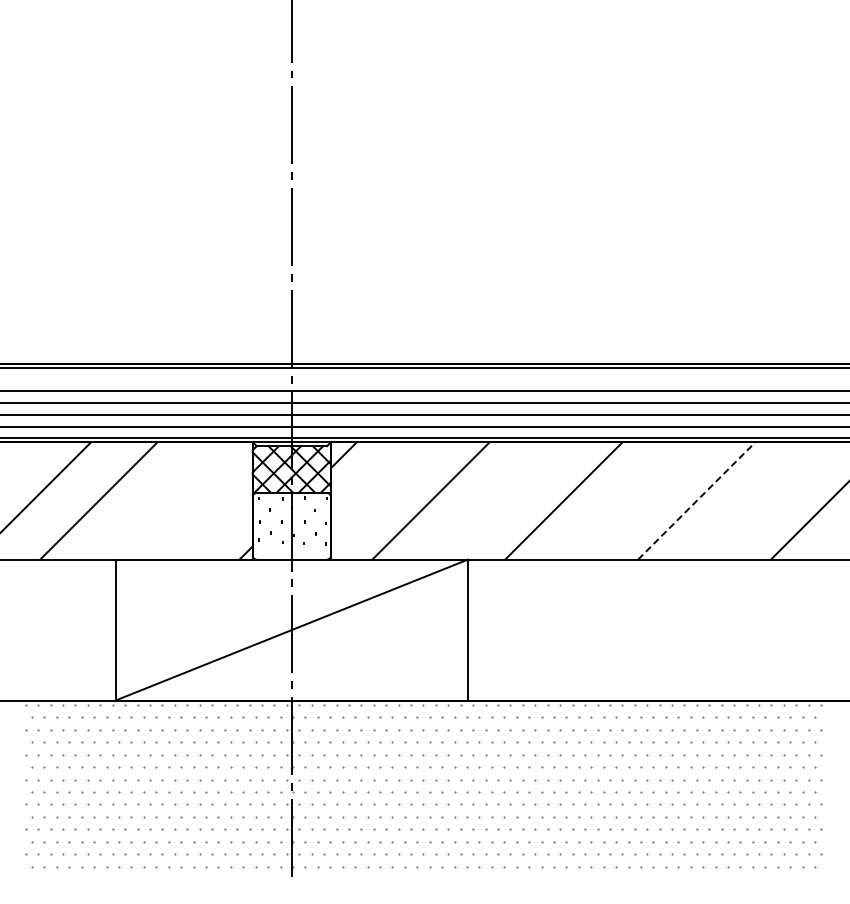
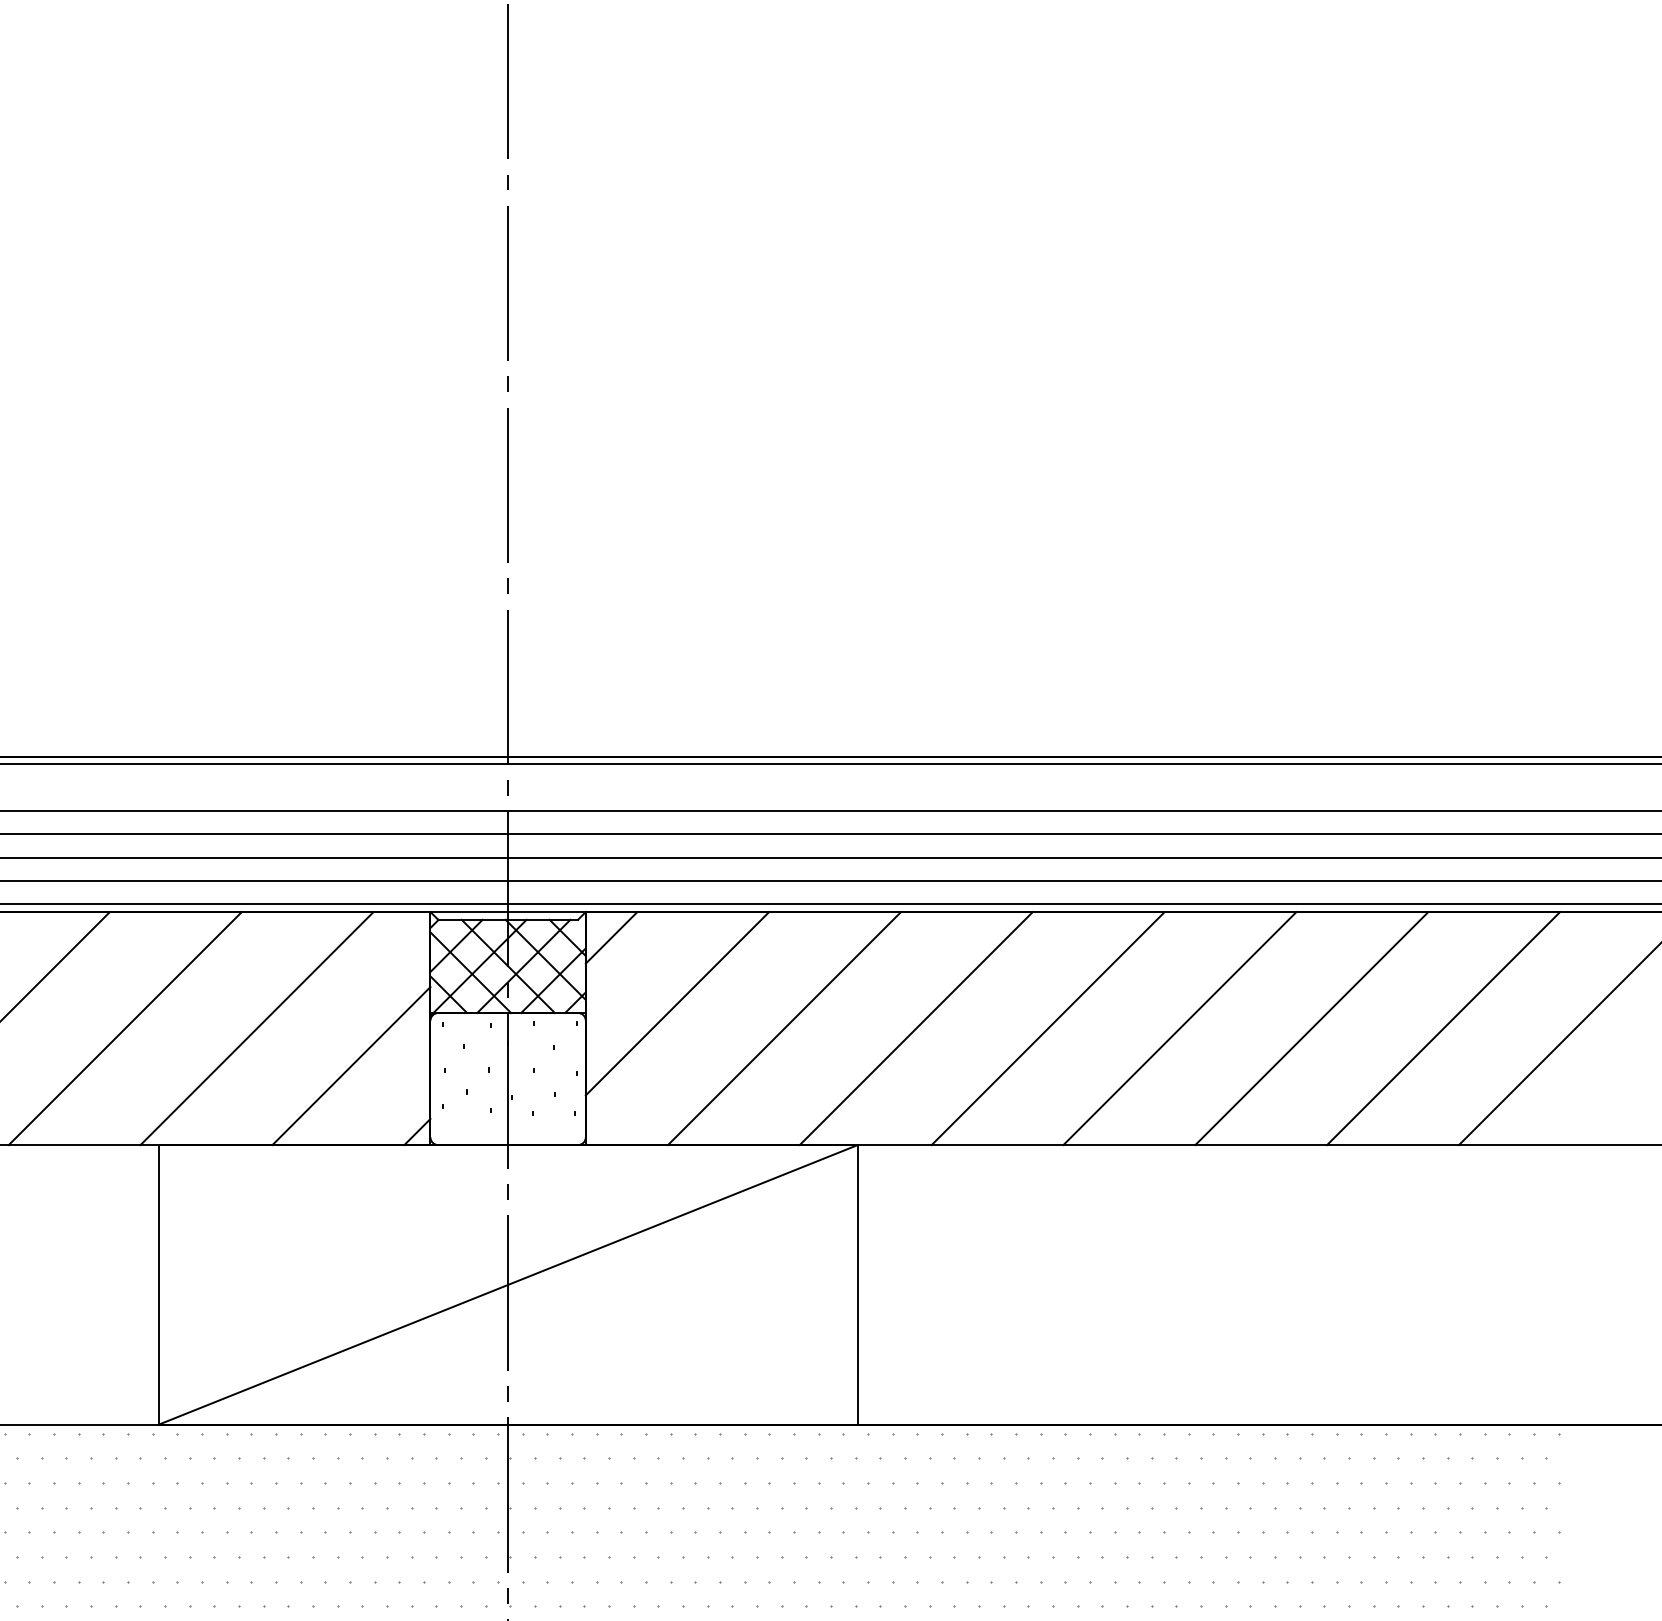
line: (377, 488) -> (678, 1003), added
line: (165, 500) -> (257, 1027), added
line: (497, 500) -> (916, 1027), added
line: (630, 500) -> (1180, 1027), added
line: (697, 500) -> (1313, 1027), dashed -> solid
line: (762, 500) -> (1442, 1027), added
line: (212, 519) -> (350, 1065), added

